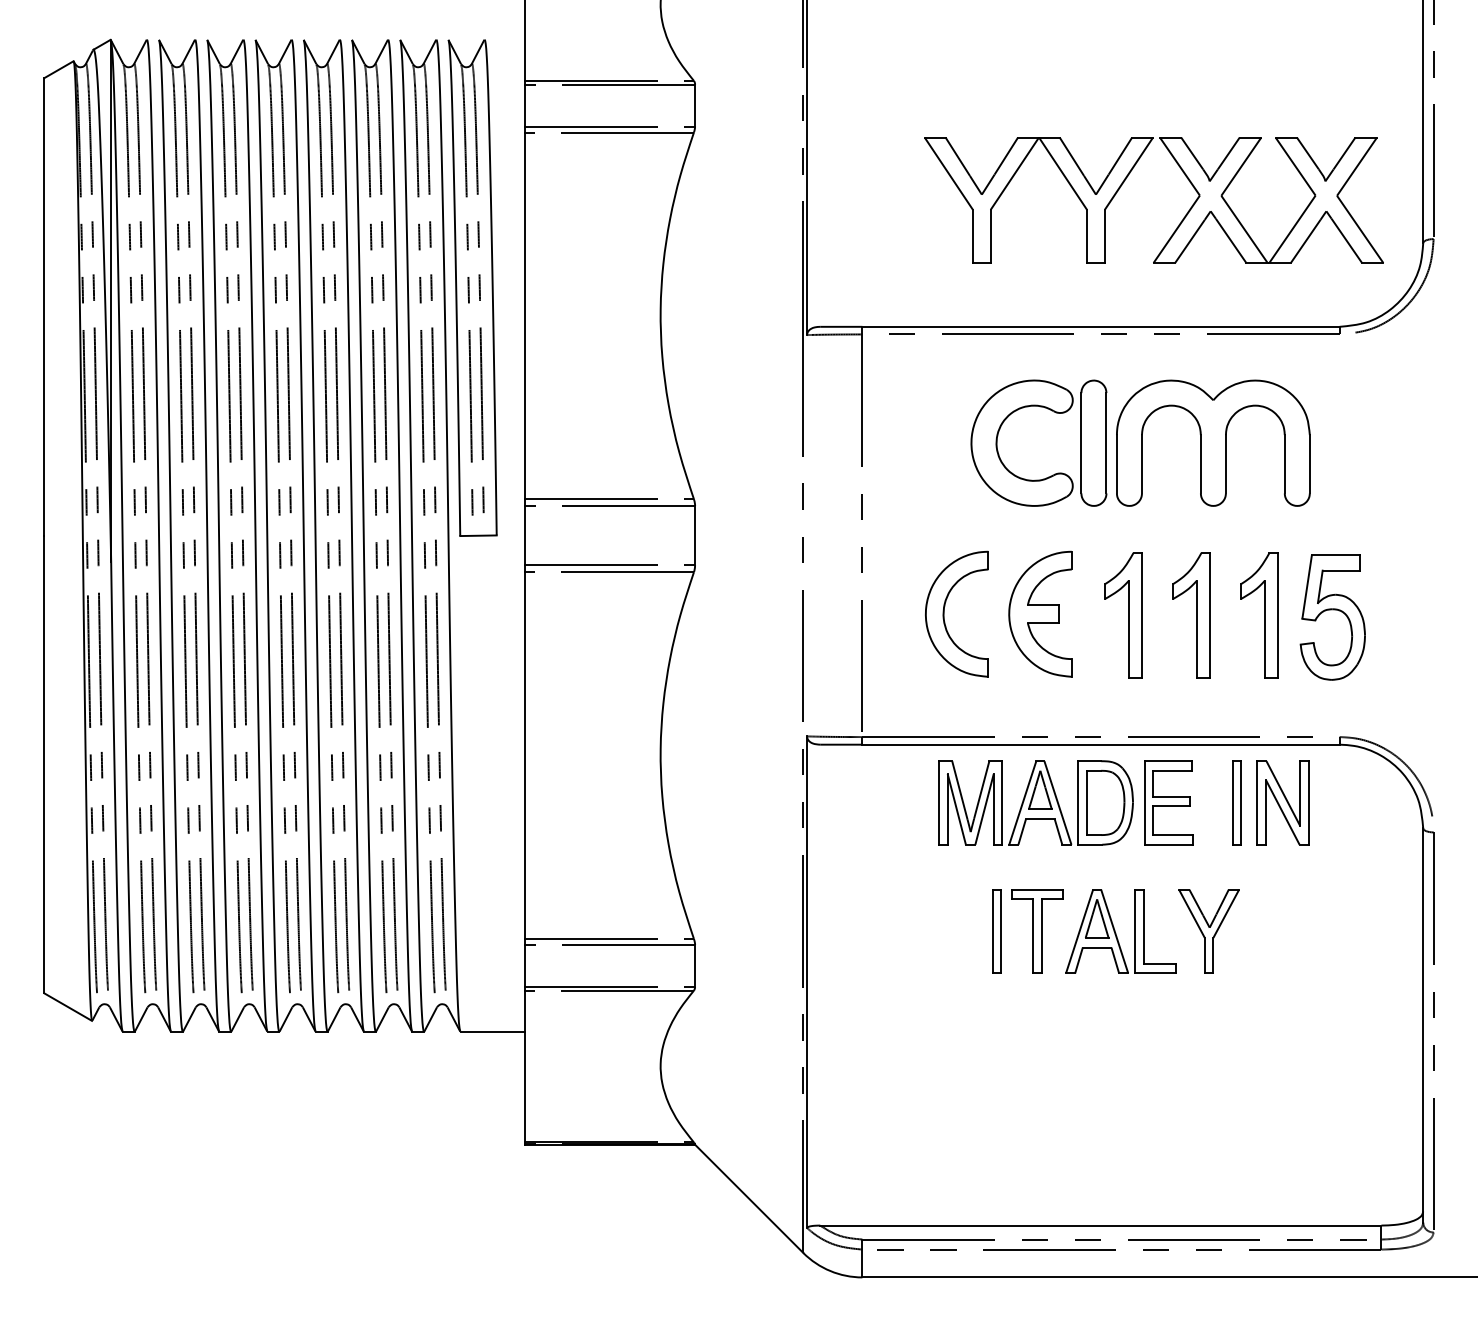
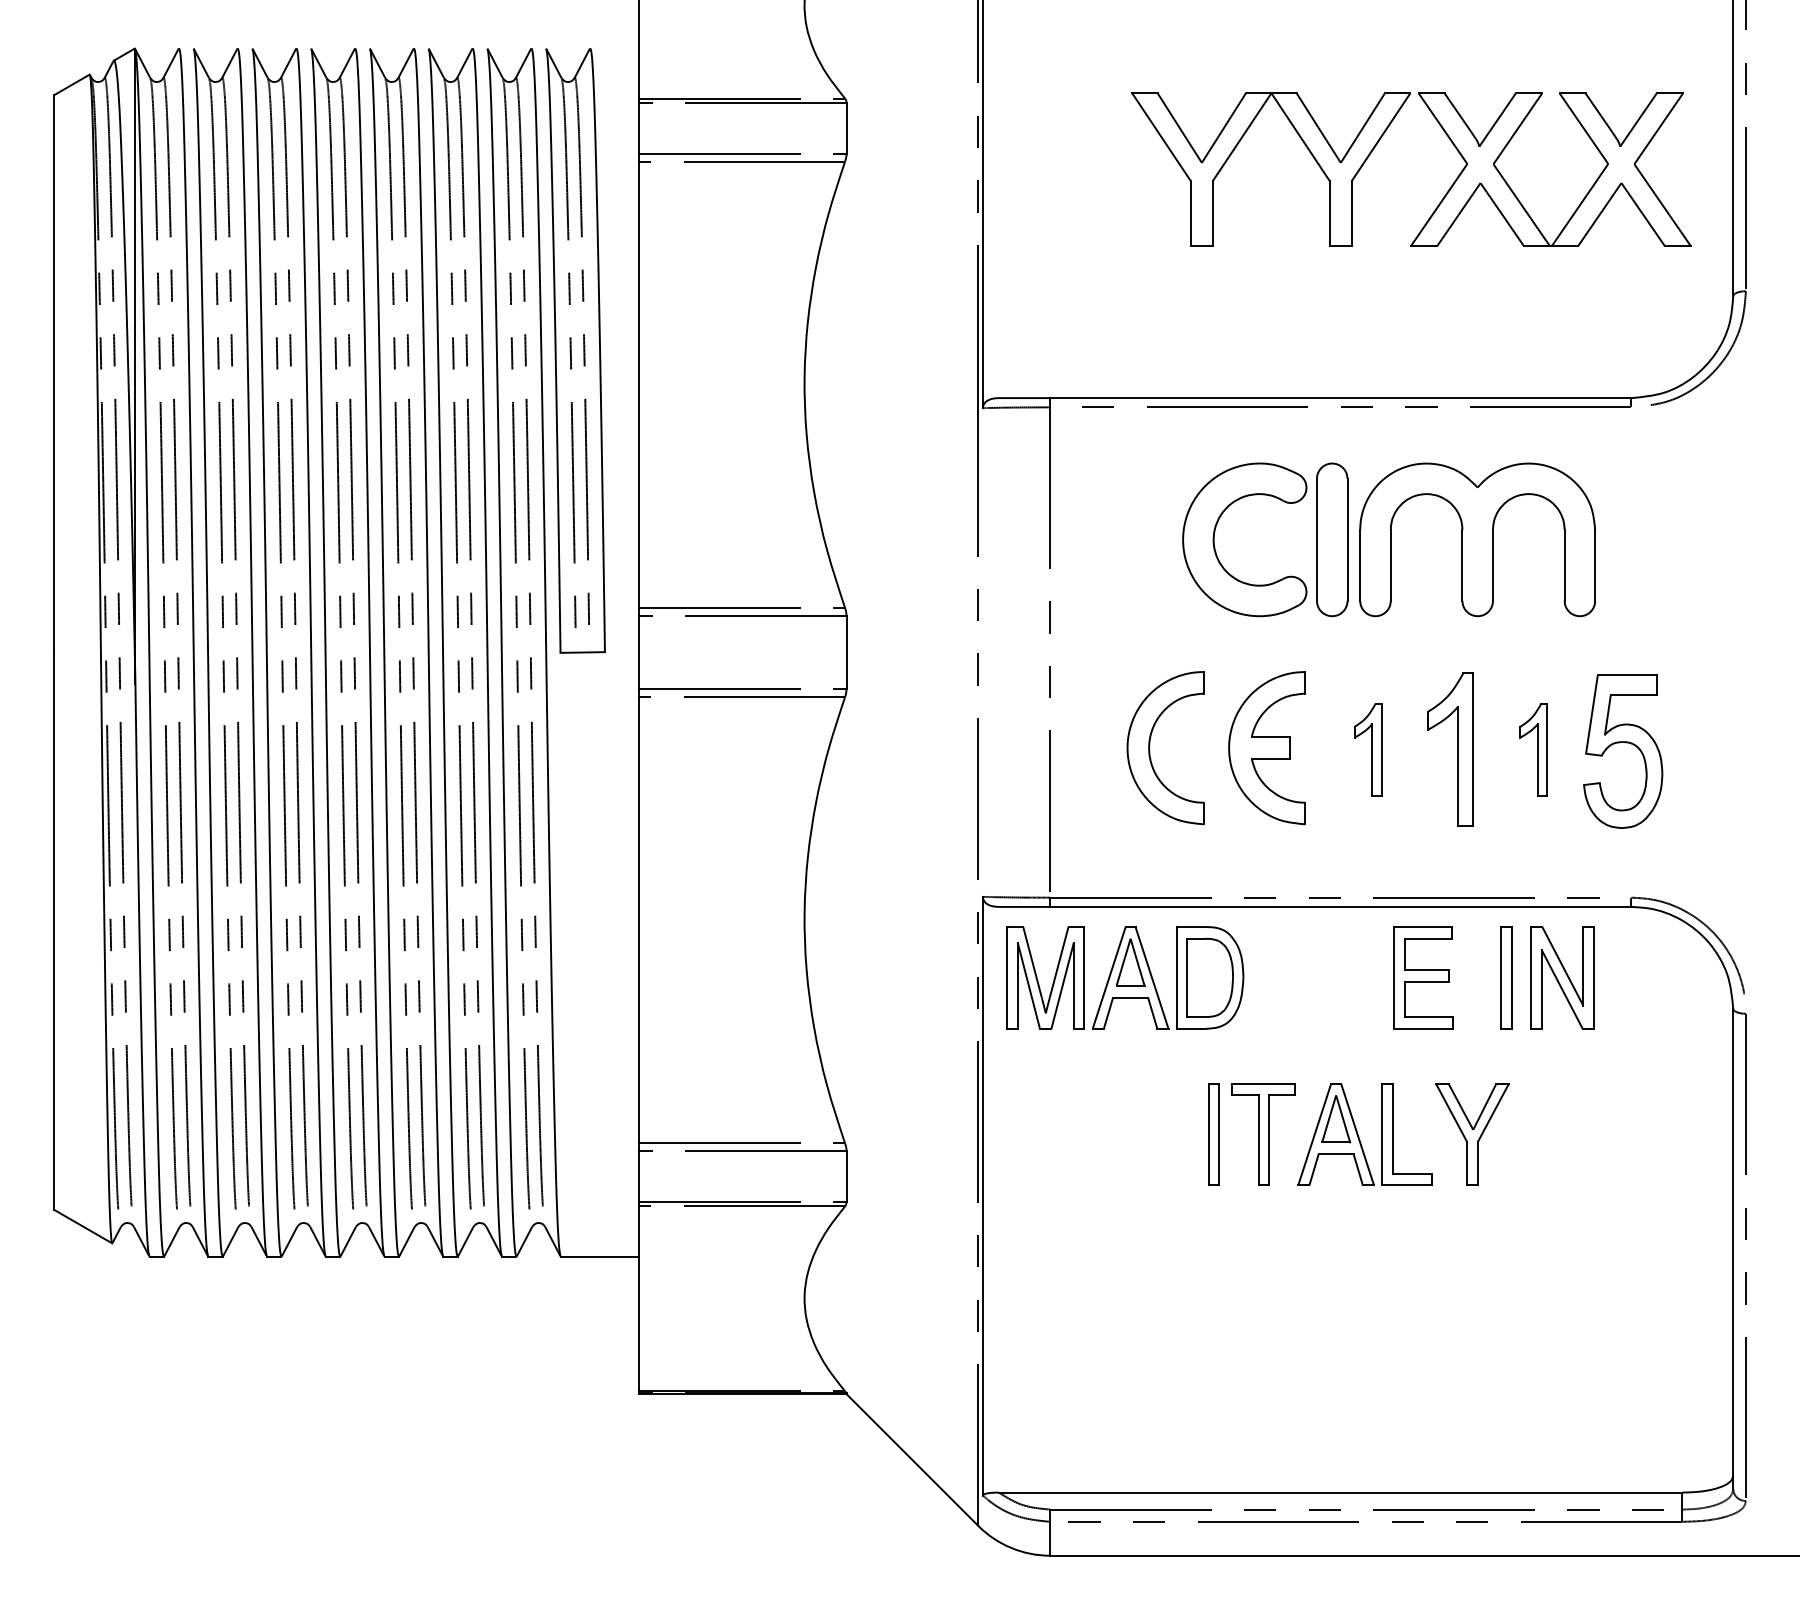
part: (1124, 182) -> (1375, 148), moved
part: (1123, 615) -> (1368, 749), size x0.6
part: (1259, 615) -> (1533, 749), size x0.6
part: (1035, 802) -> (1124, 977), moved

